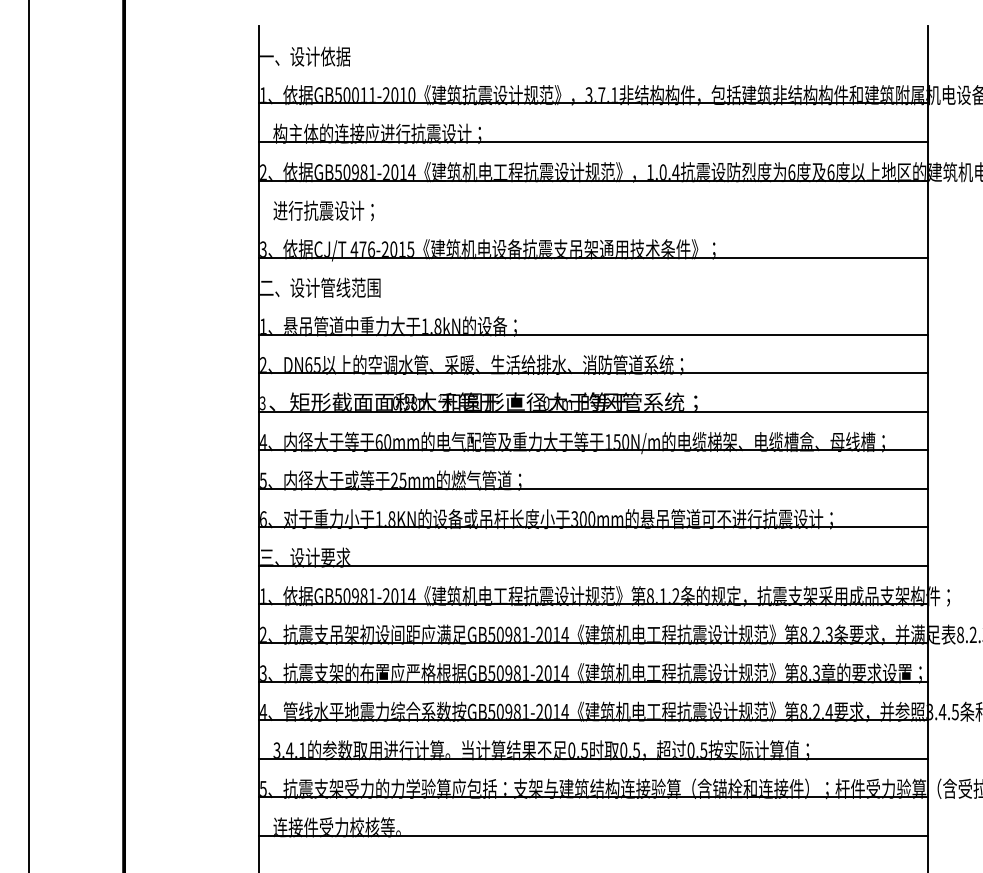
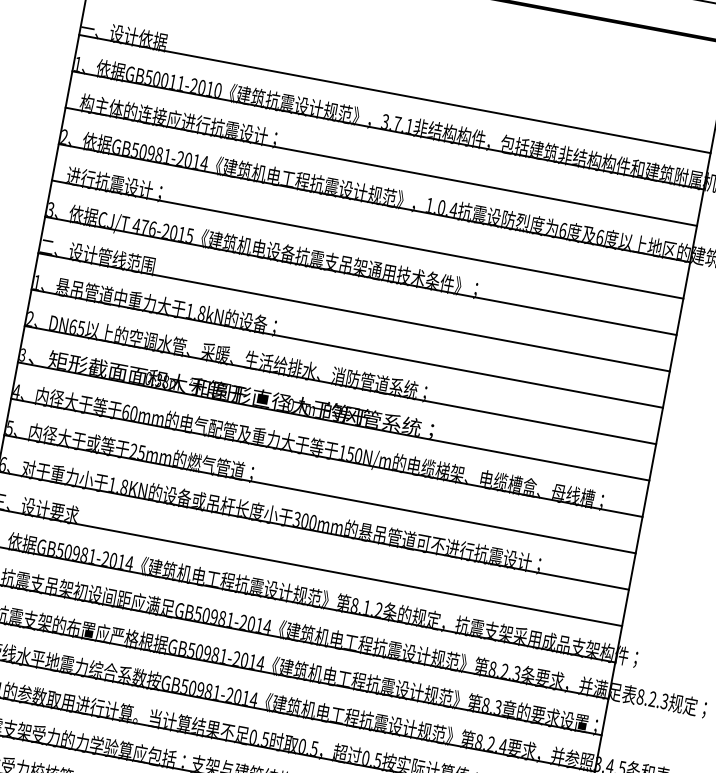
line: (593, 64) -> (394, 93), added
line: (593, 219) -> (367, 239), added
line: (593, 296) -> (353, 312), added

